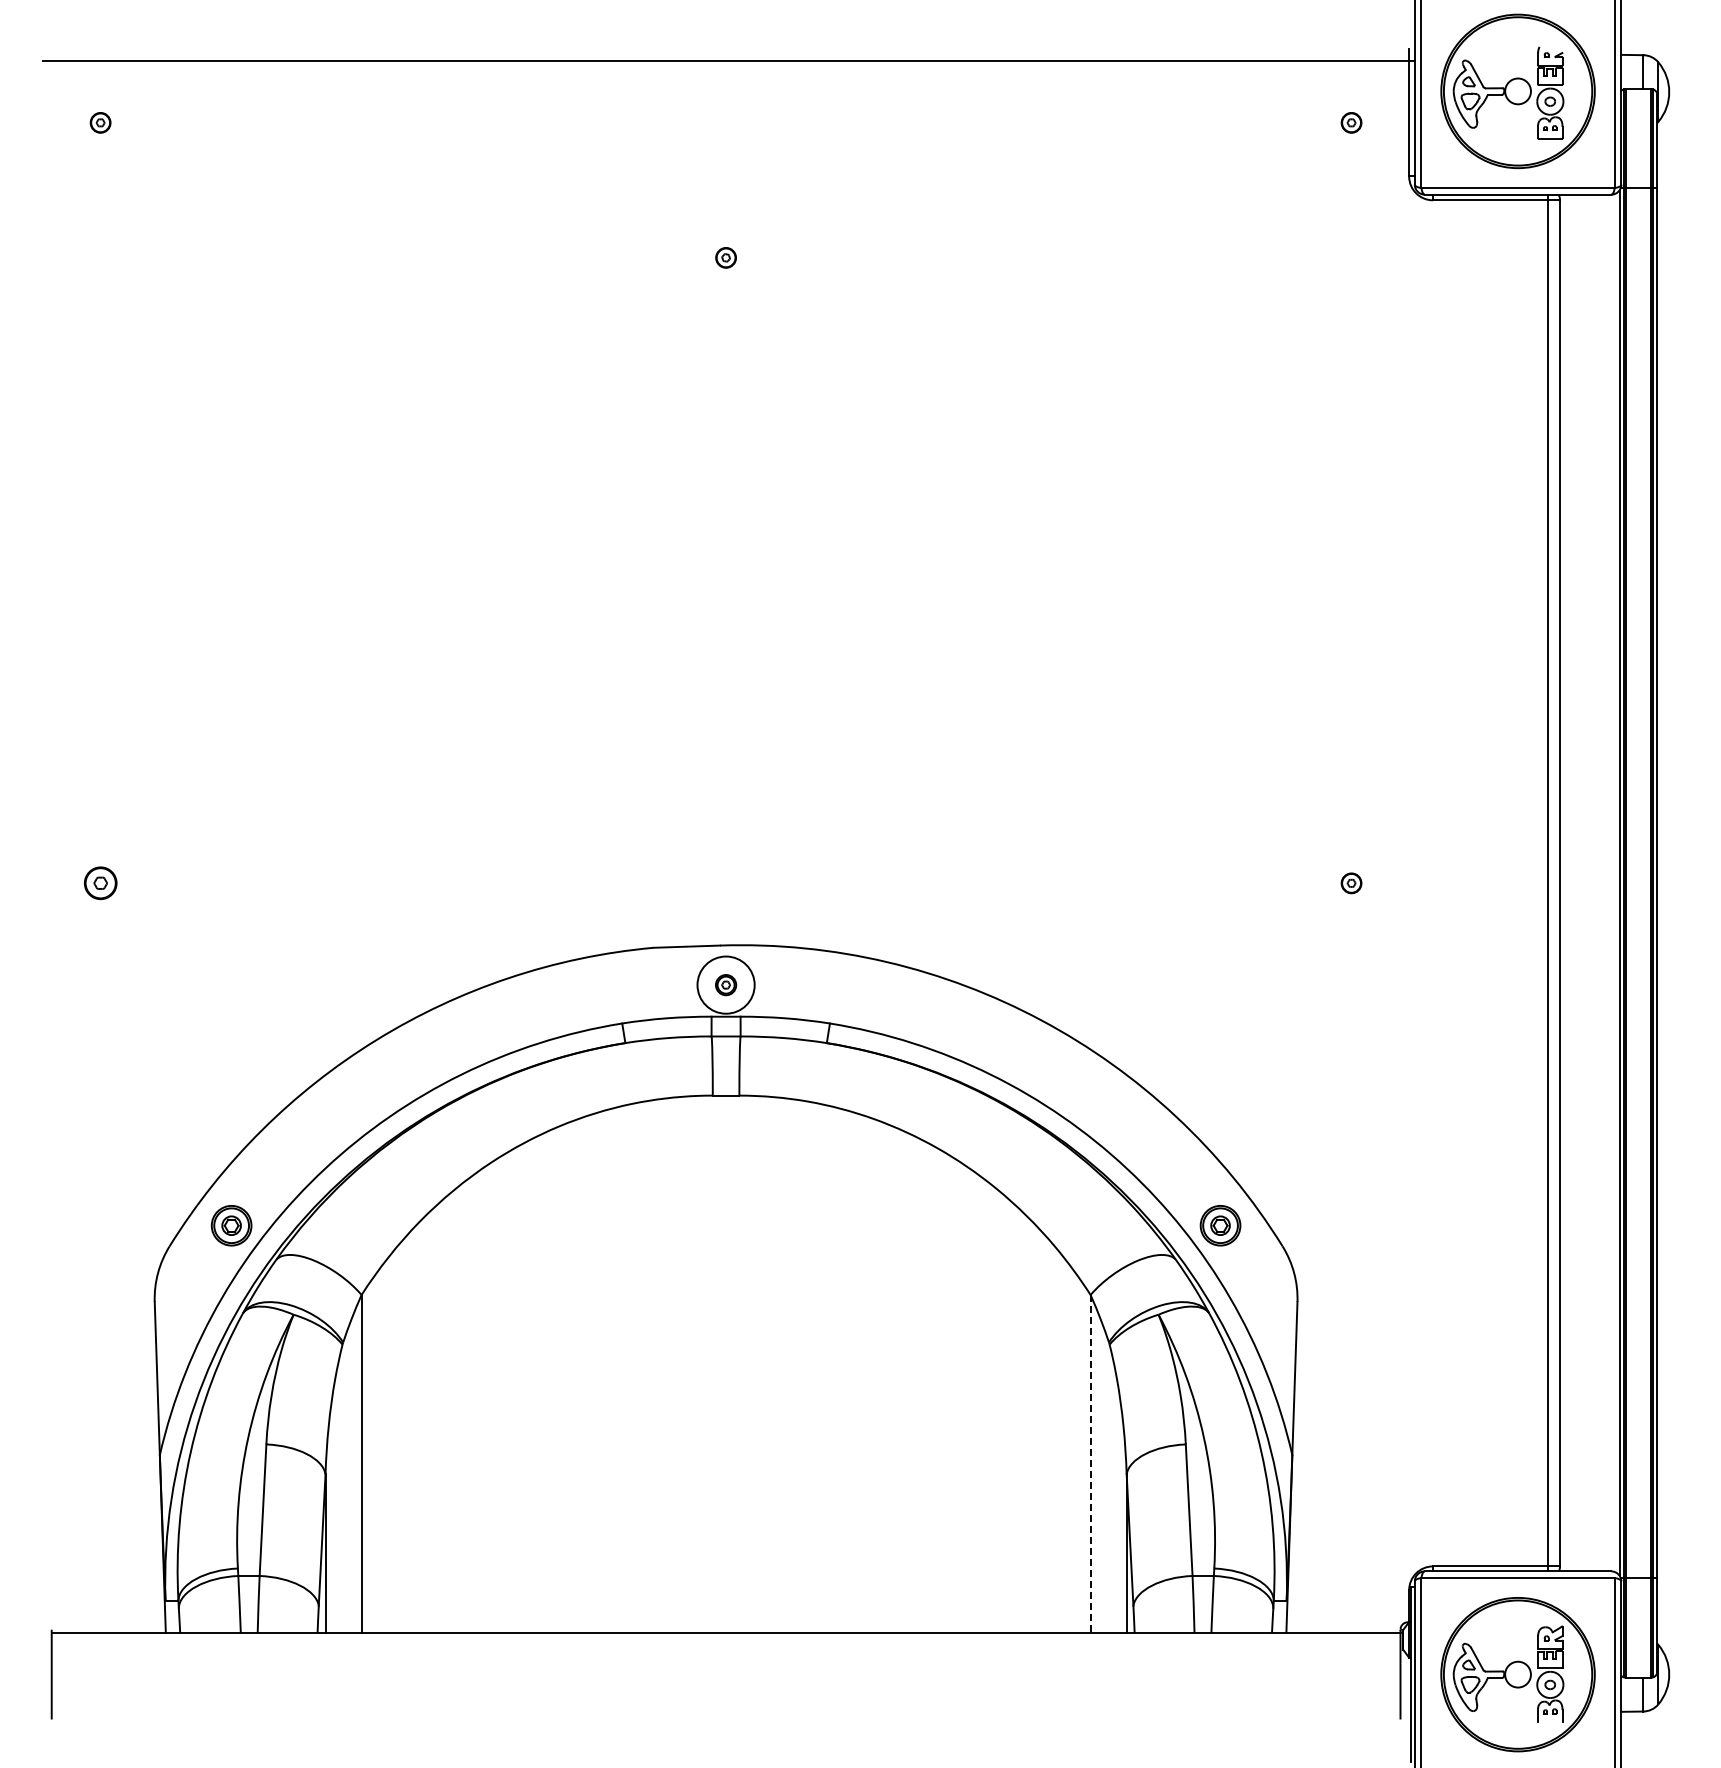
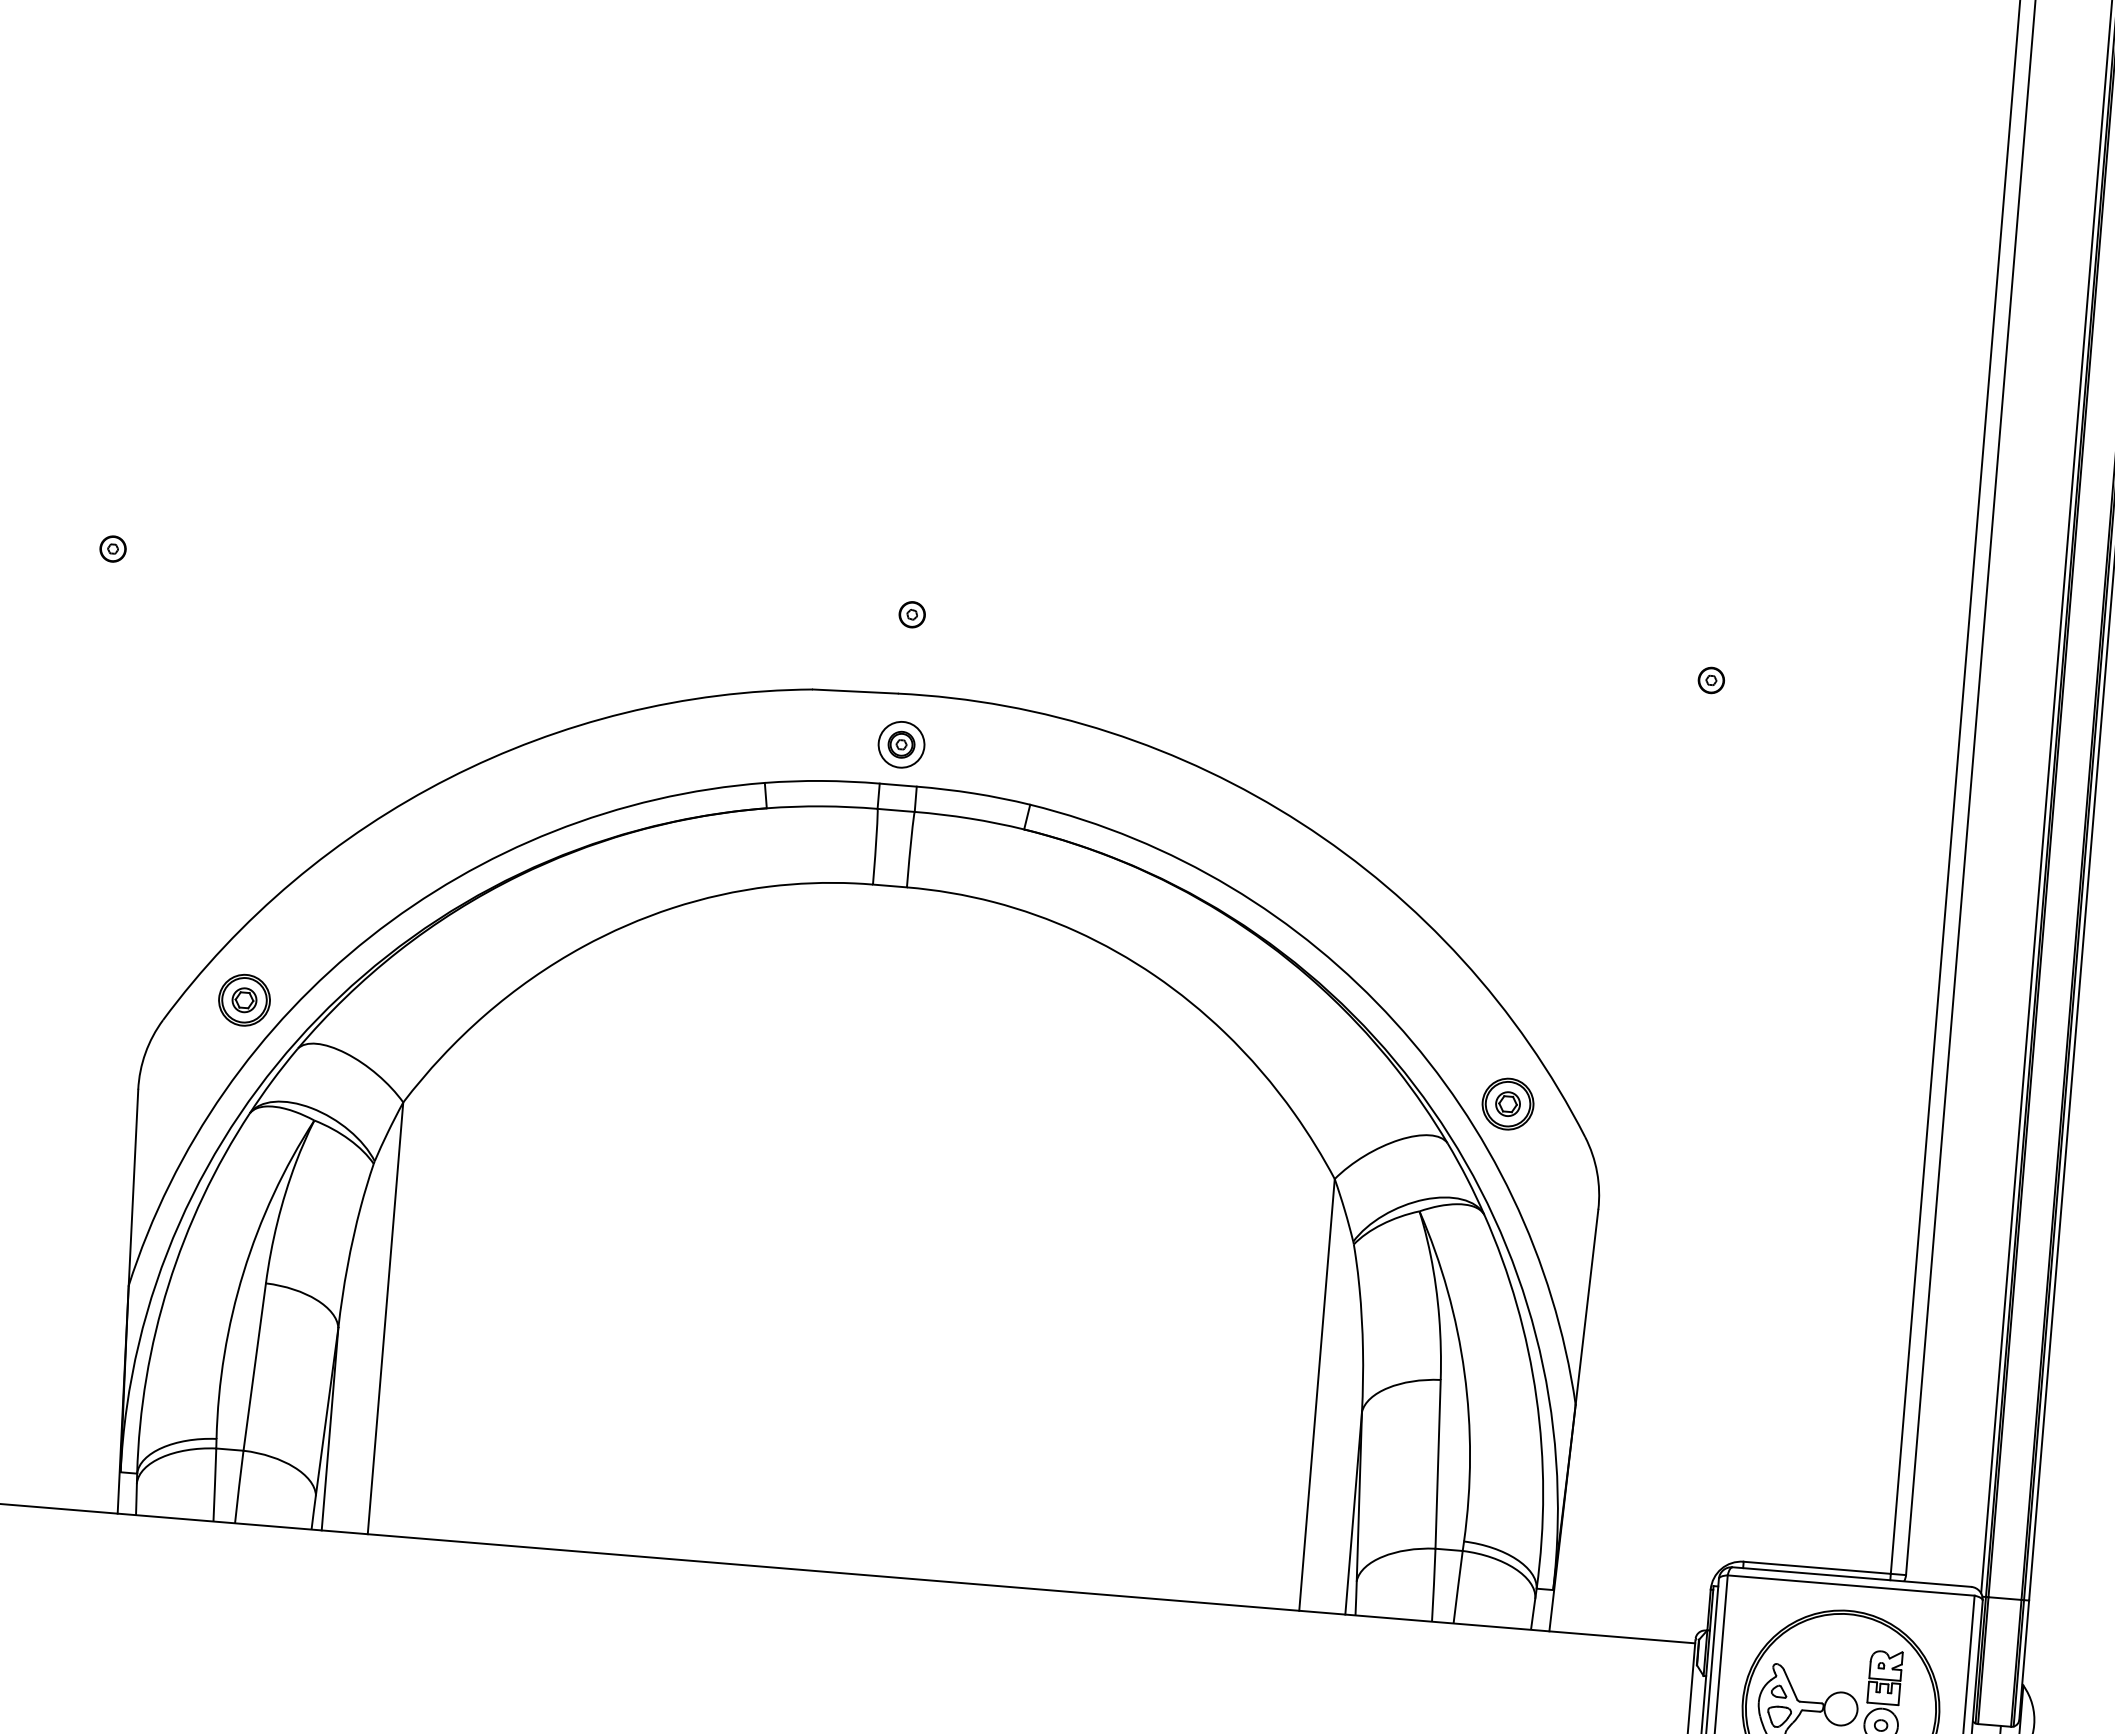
part: (100, 883) -> (112, 549), size x0.62
part: (725, 883) -> (911, 614), added
circle: (725, 985) -> (900, 745), size x0.62
line: (1090, 1463) -> (1316, 1394), dashed -> solid

